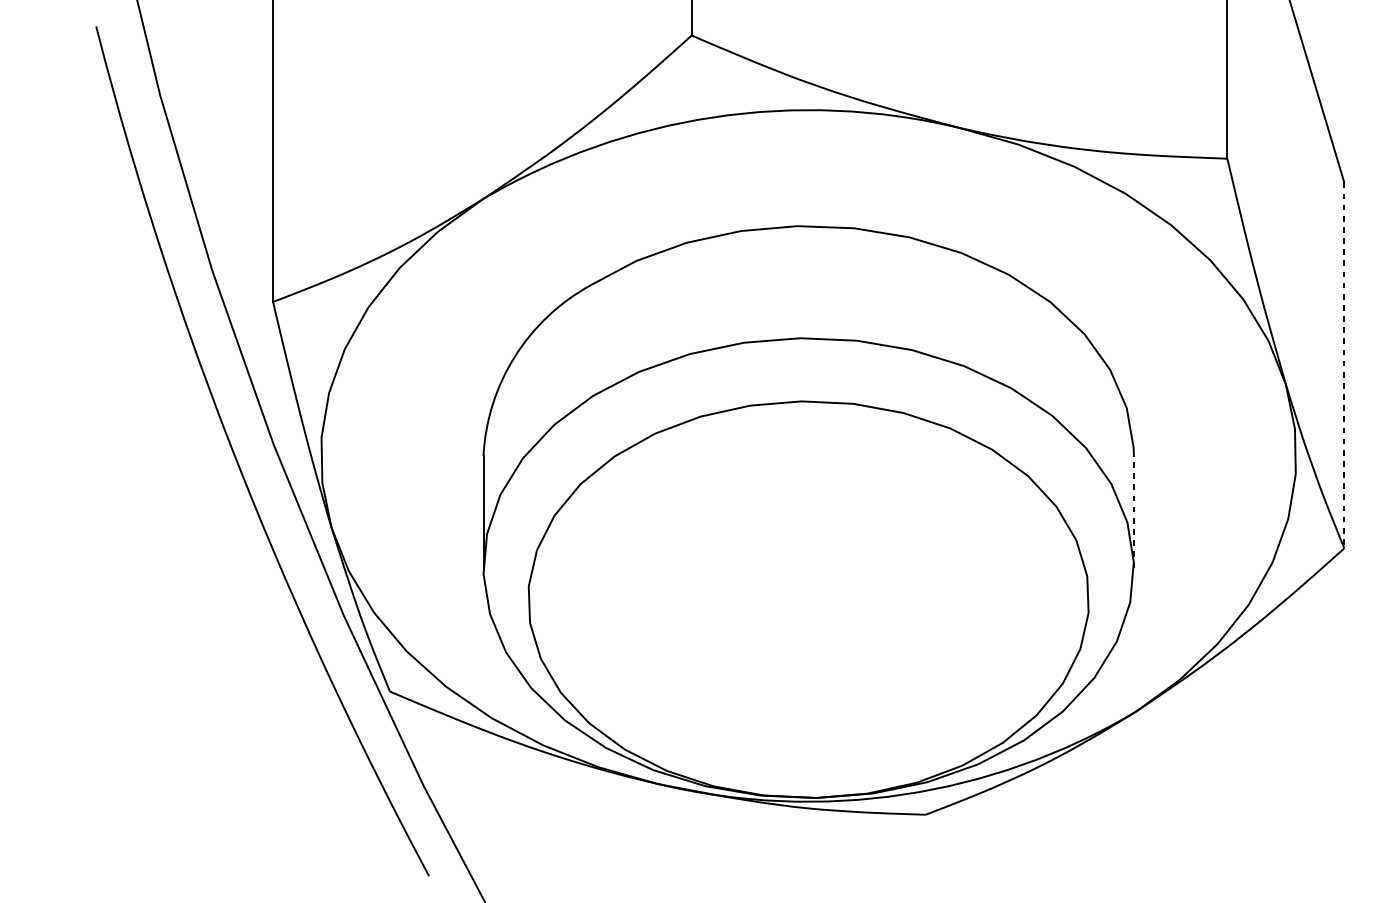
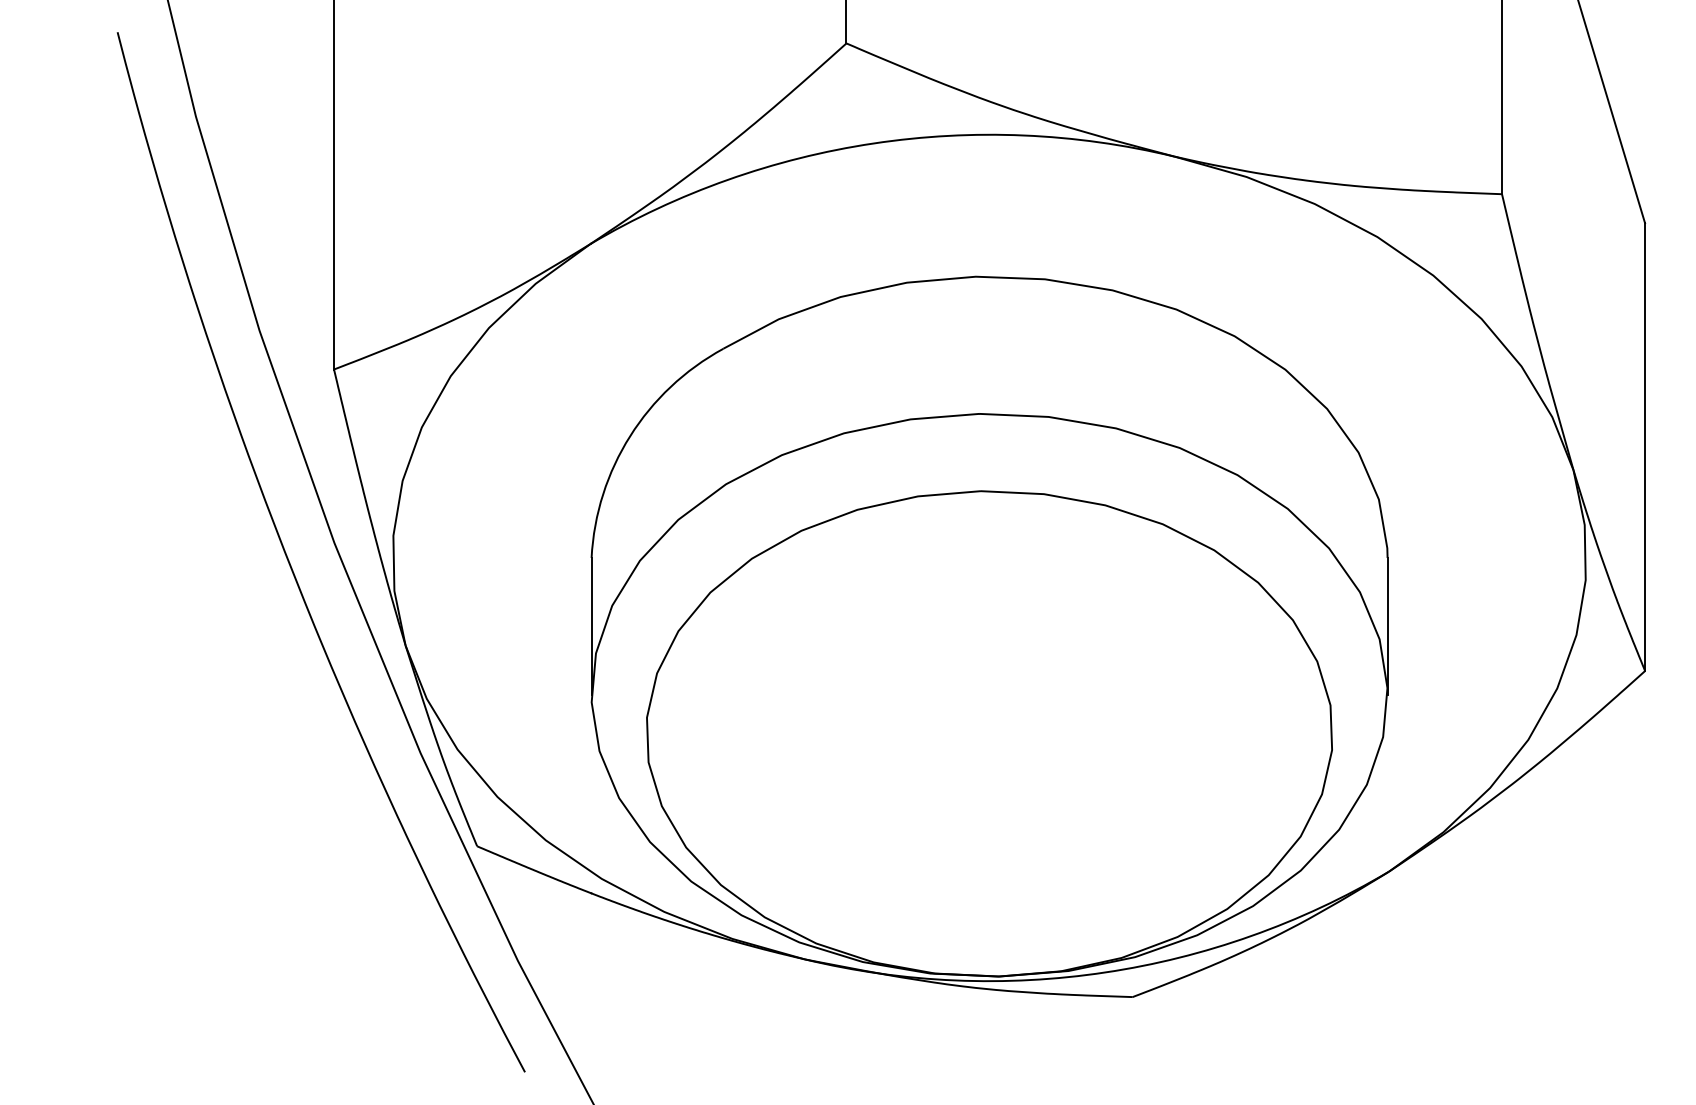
line: (1344, 365) -> (1645, 447), dashed -> solid
line: (1133, 511) -> (1387, 626), dashed -> solid

